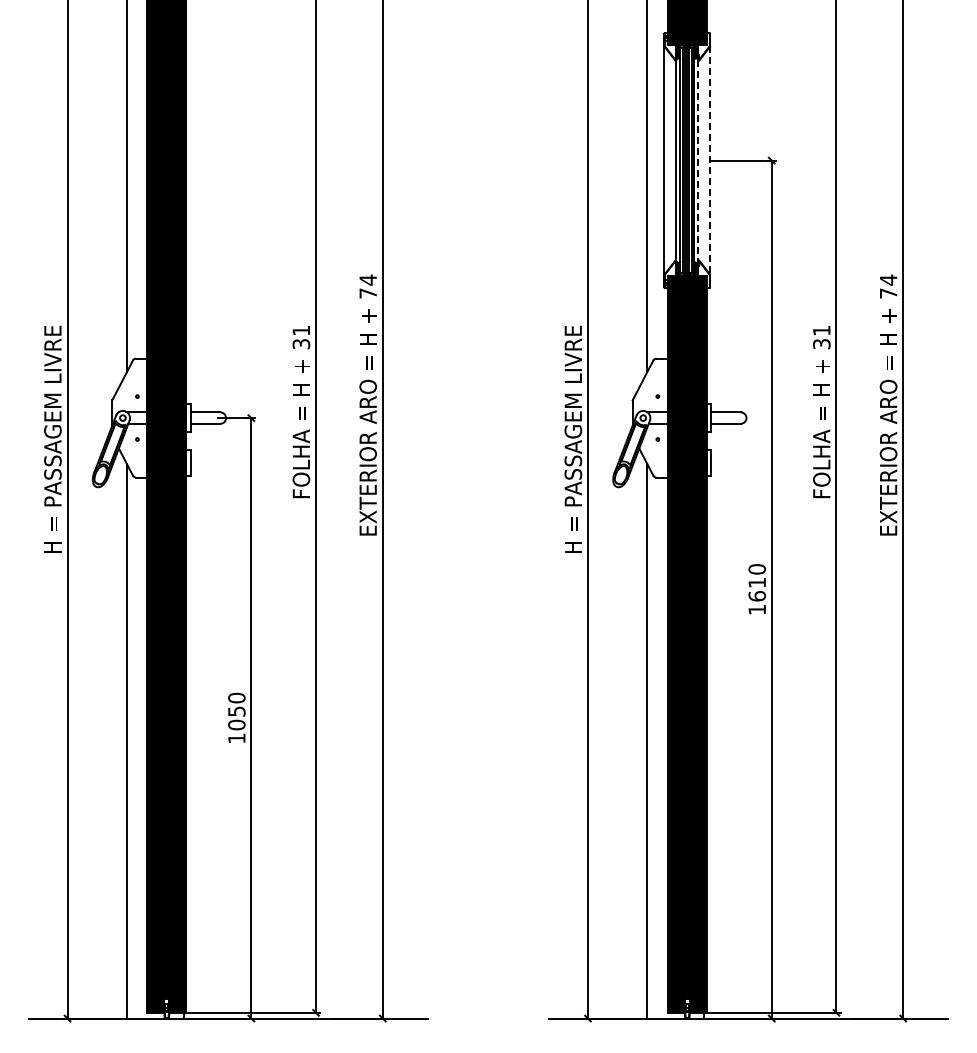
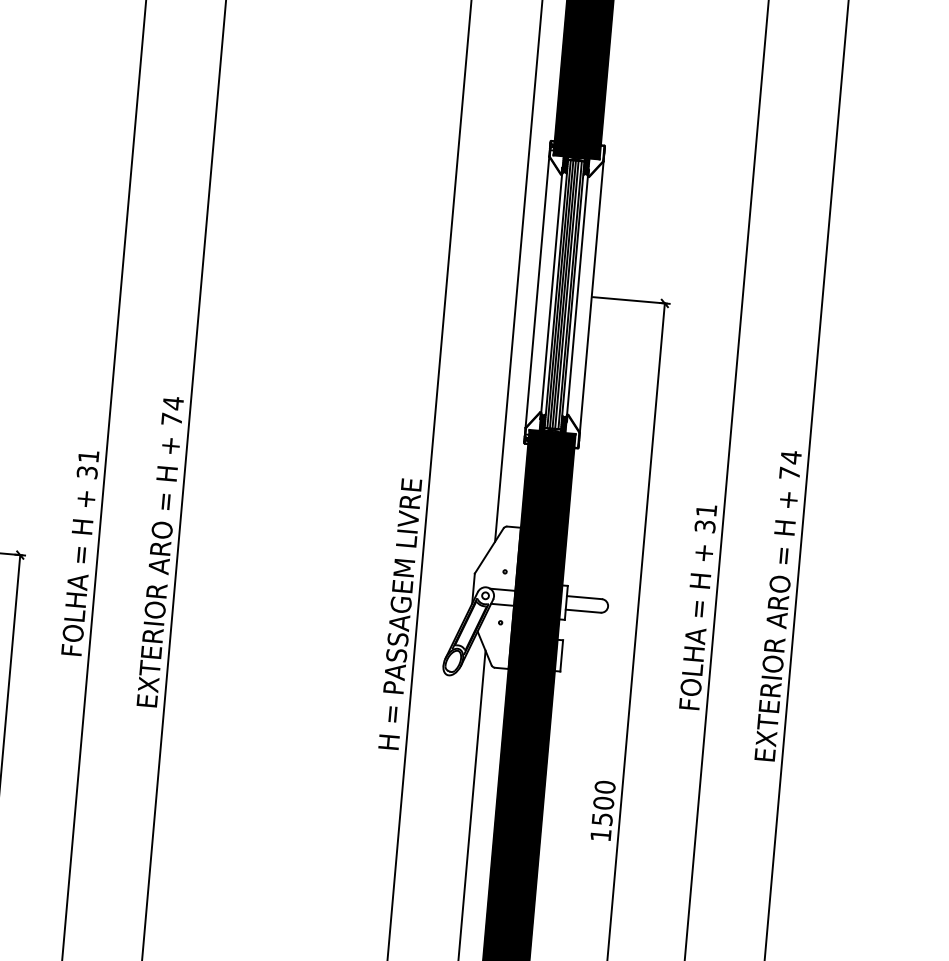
line: (698, 160) -> (577, 295), dashed -> solid
line: (710, 161) -> (592, 298), dashed -> solid
text: (757, 589) -> (603, 811), 1610 -> 1500

